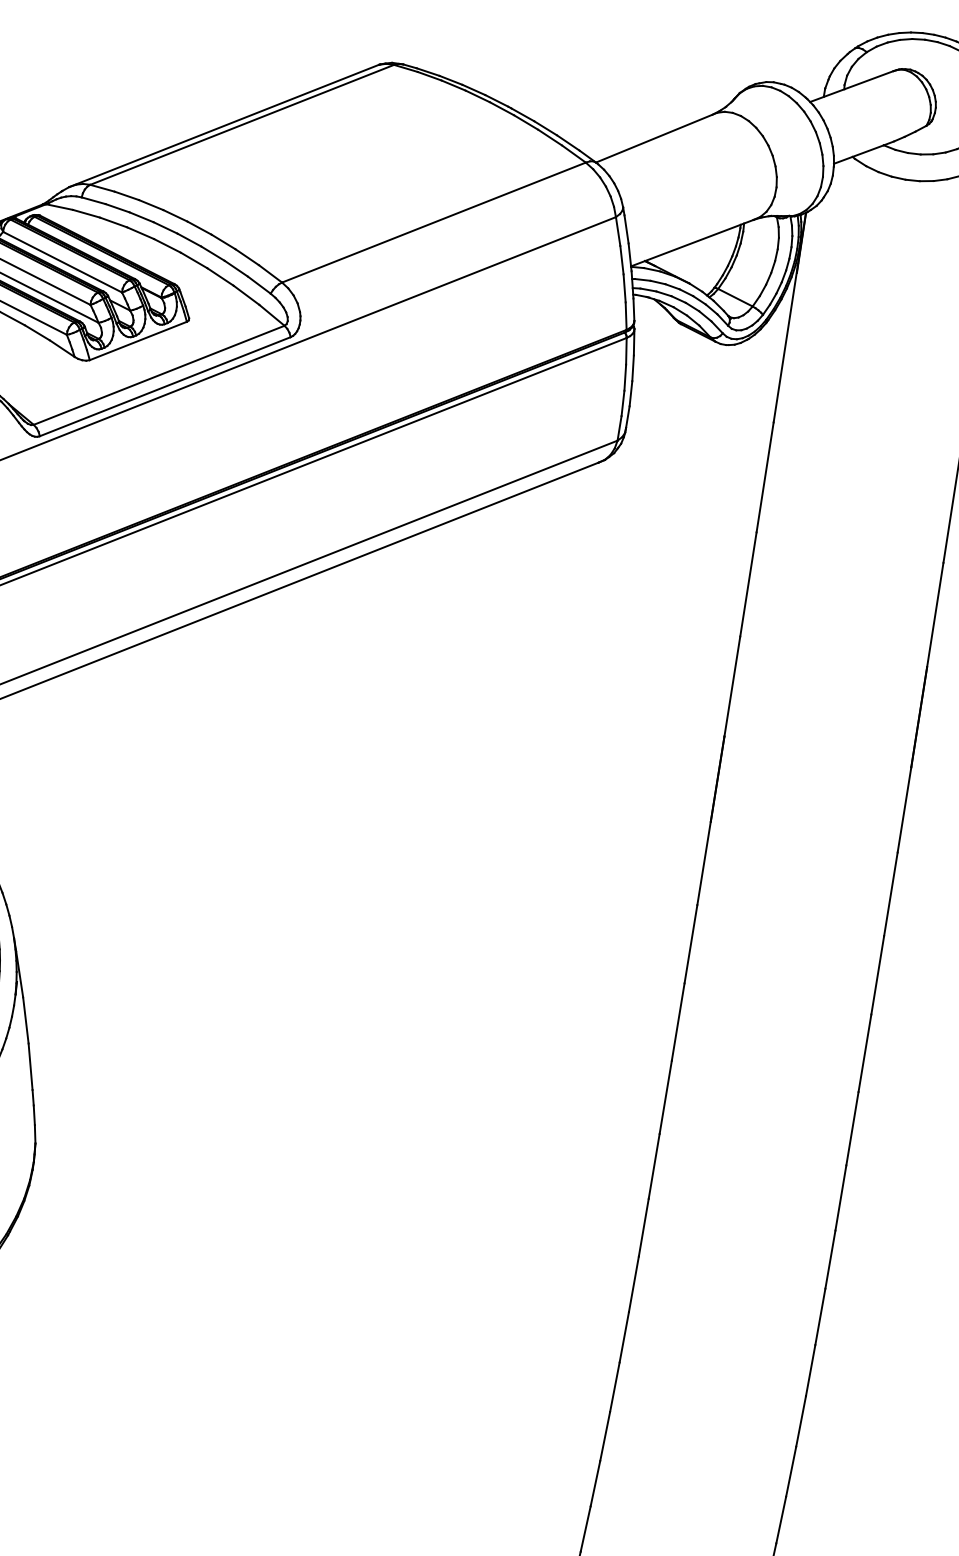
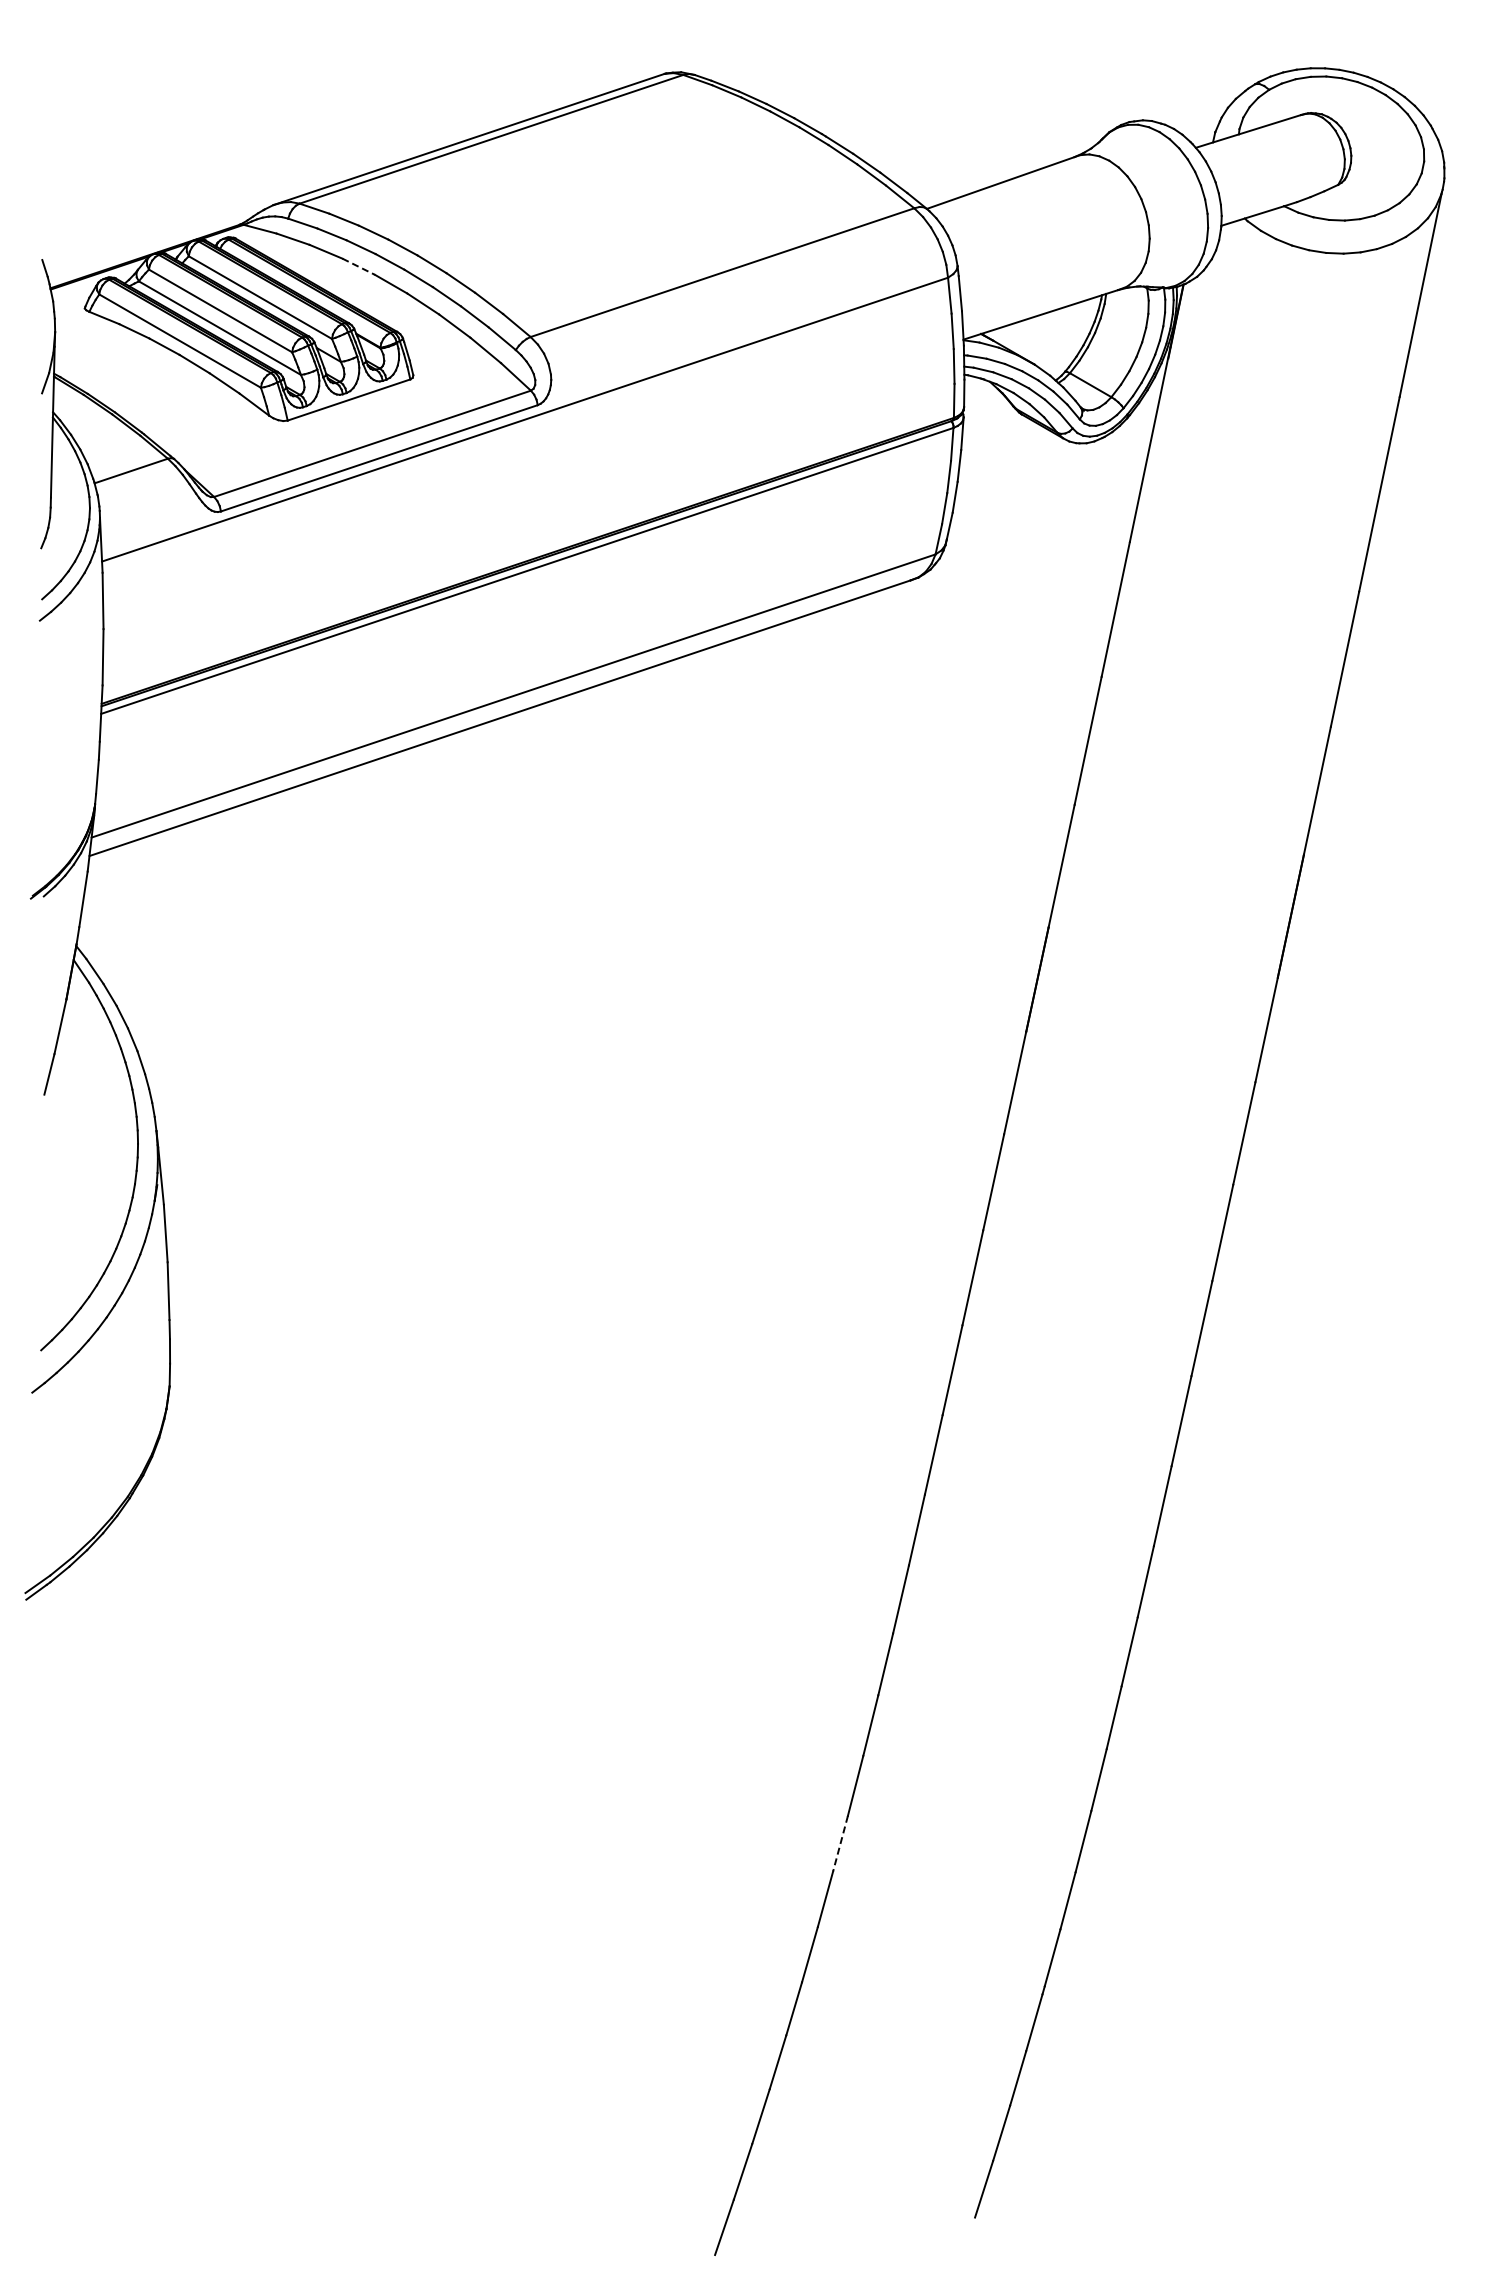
line: (141, 232) -> (359, 266), solid -> dashed
line: (595, 1483) -> (840, 1843), solid -> dashed

